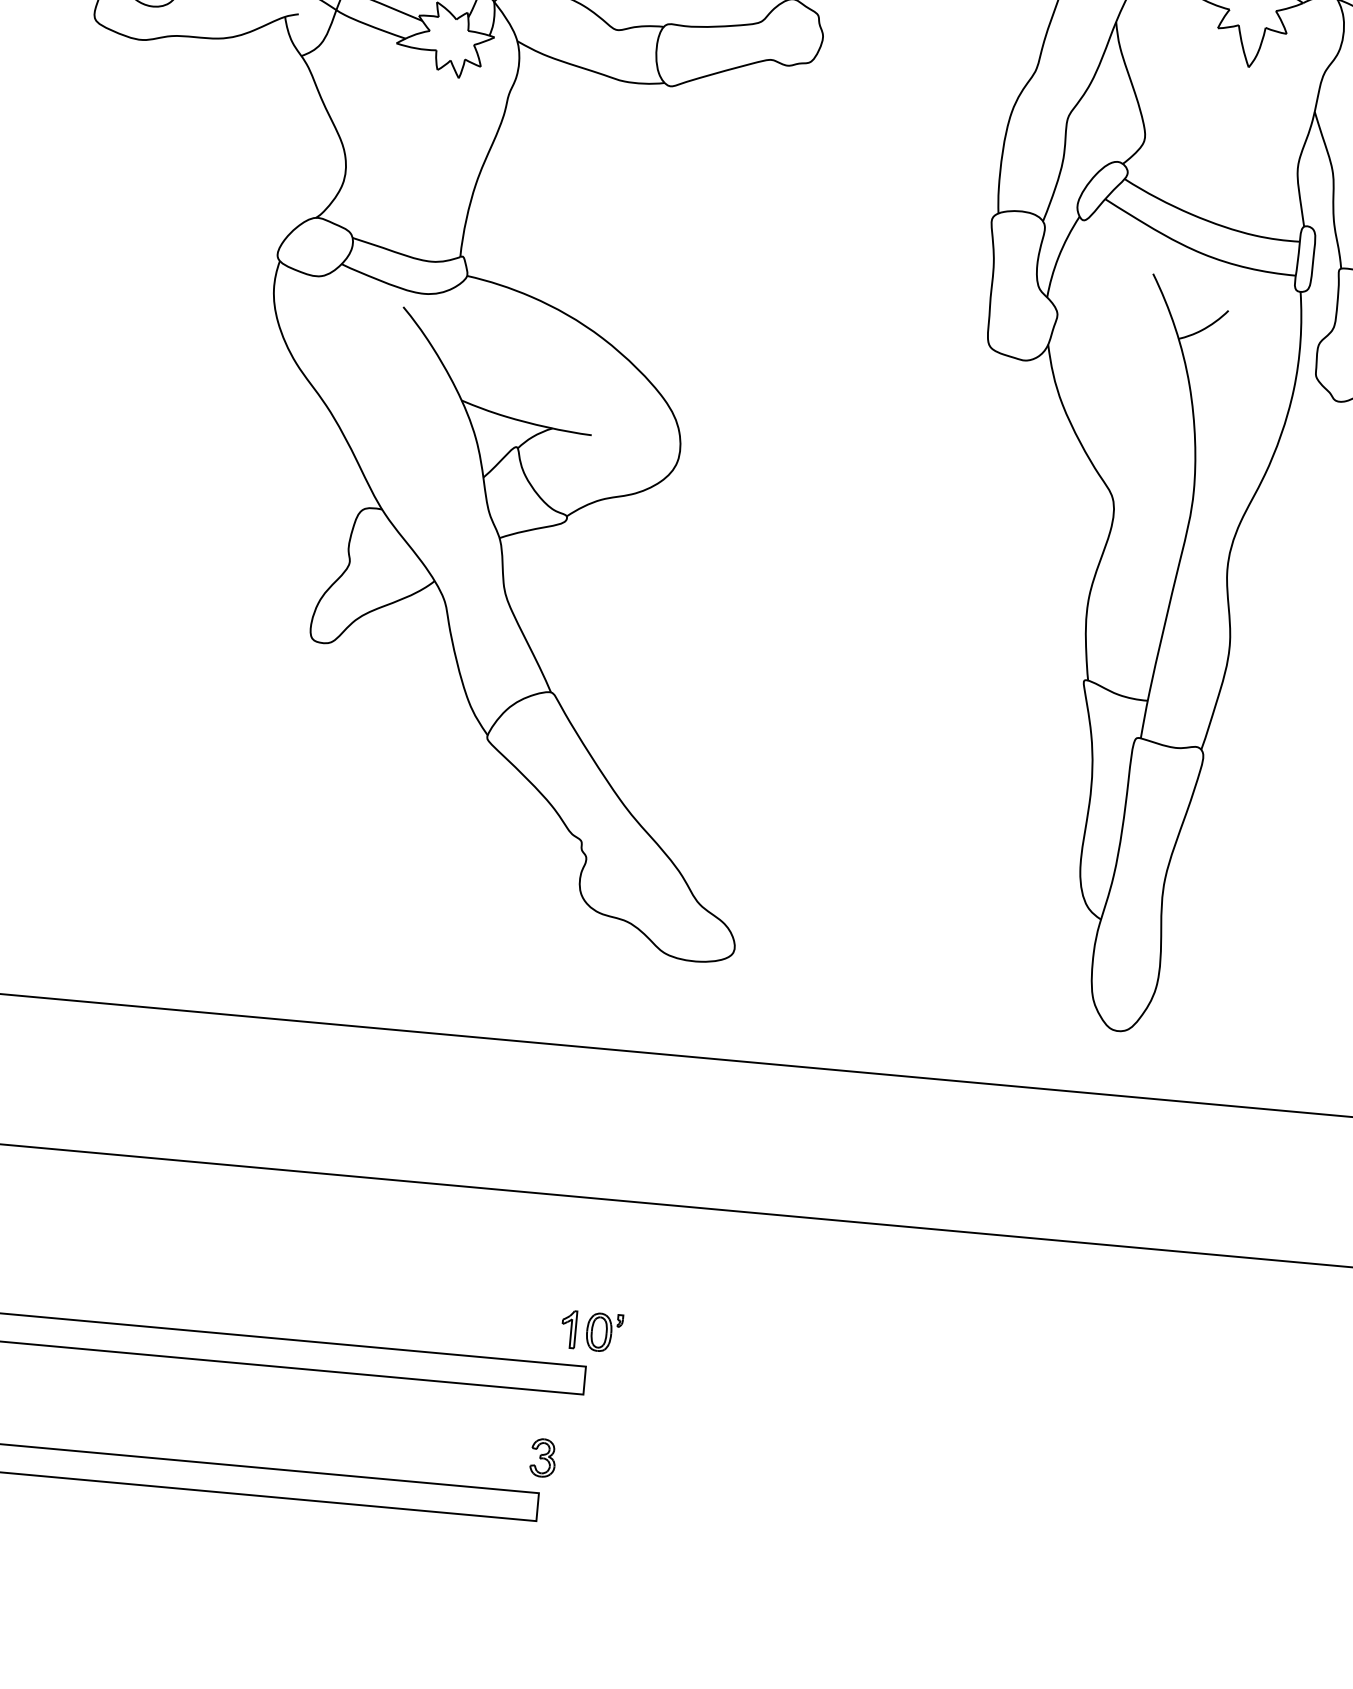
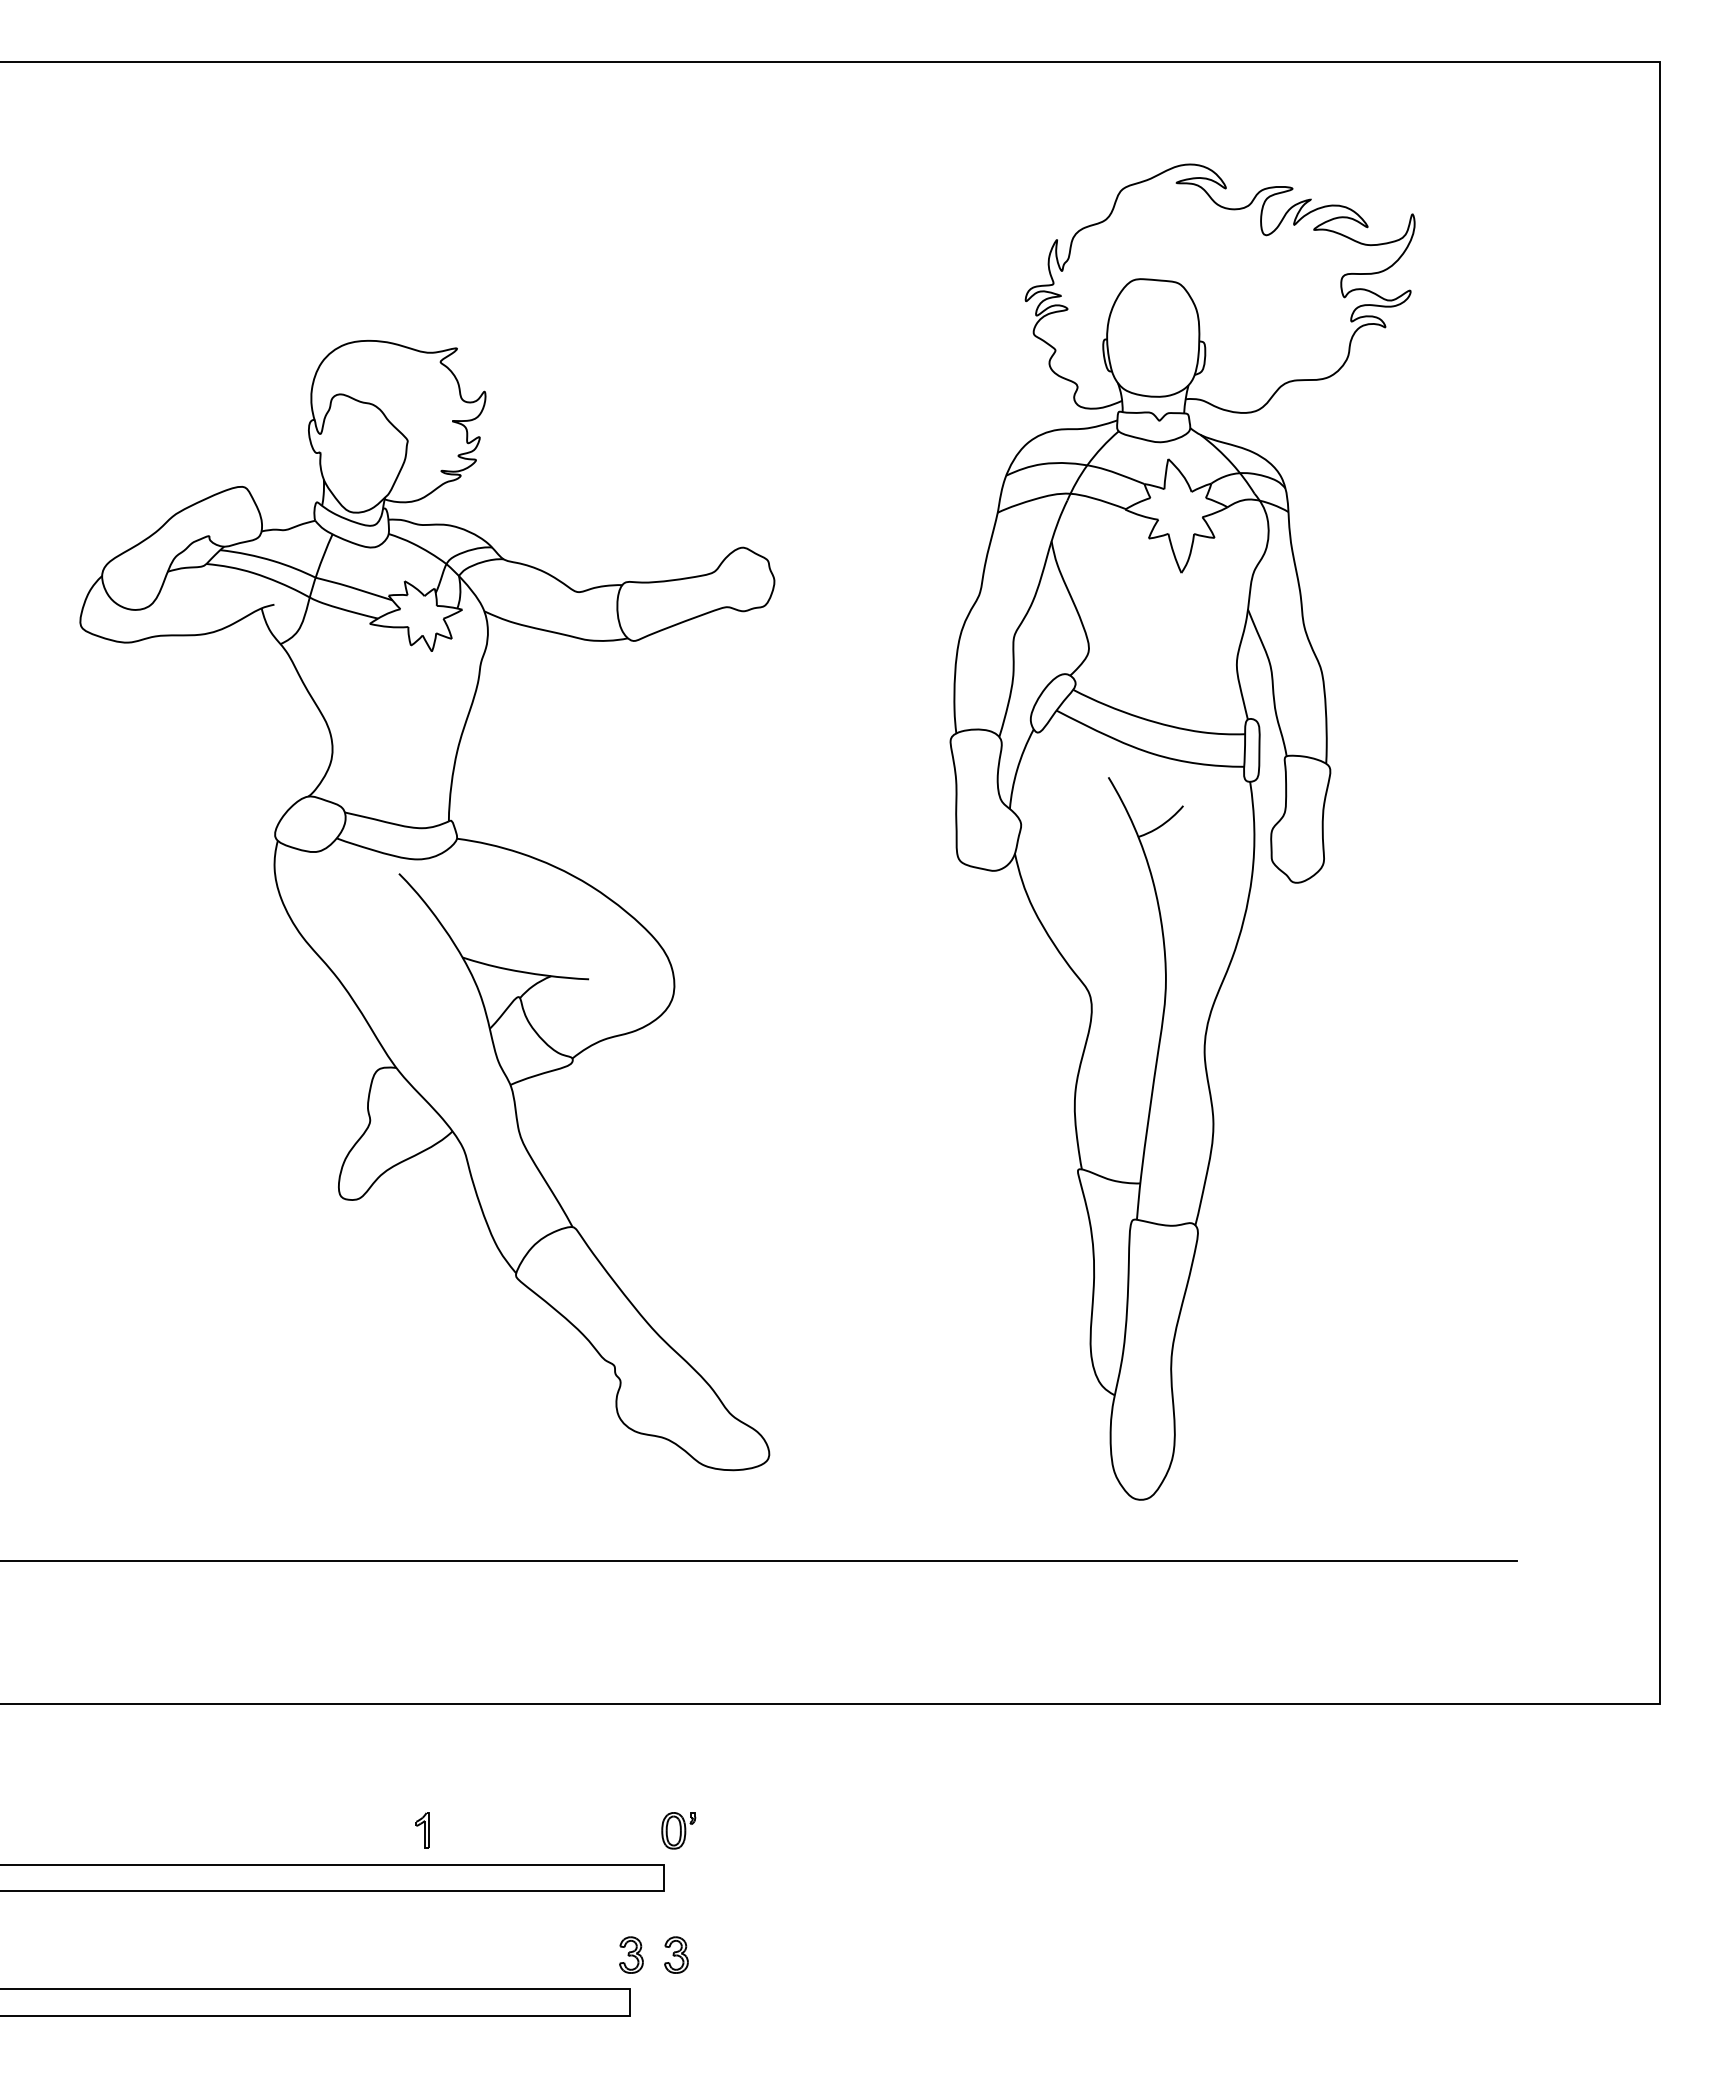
part: (568, 1329) -> (422, 1830), moved
part: (590, 1461) -> (676, 1954), added

